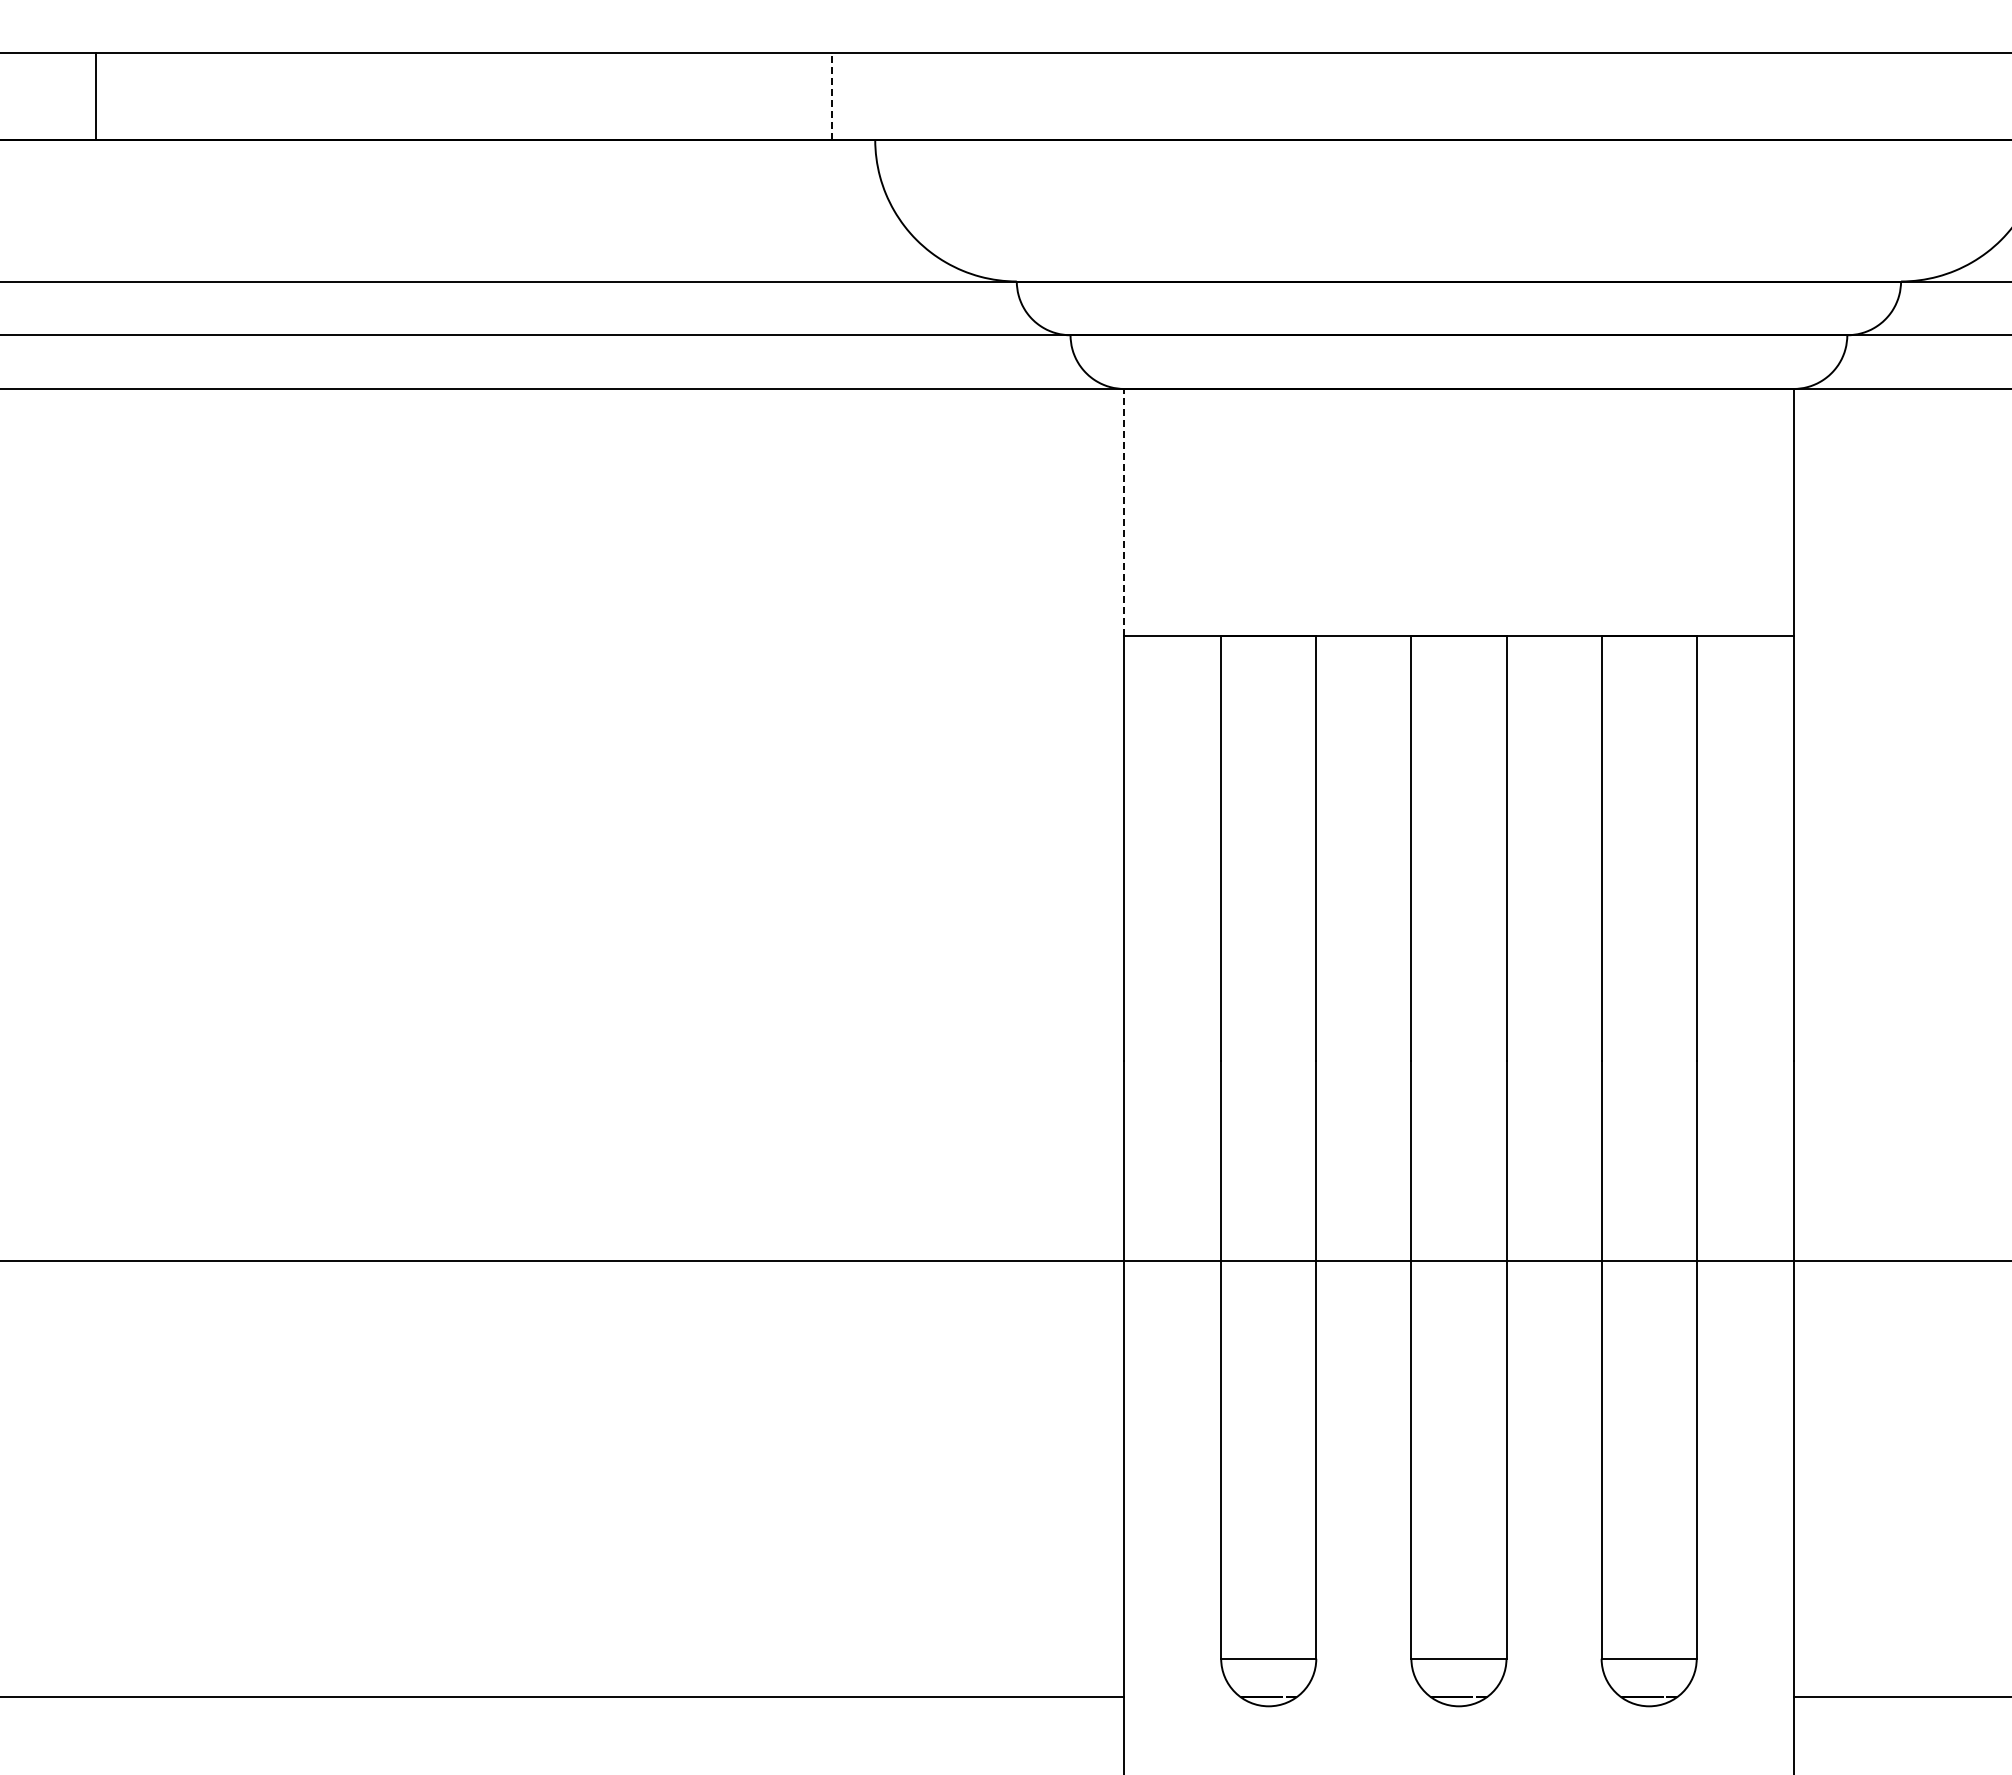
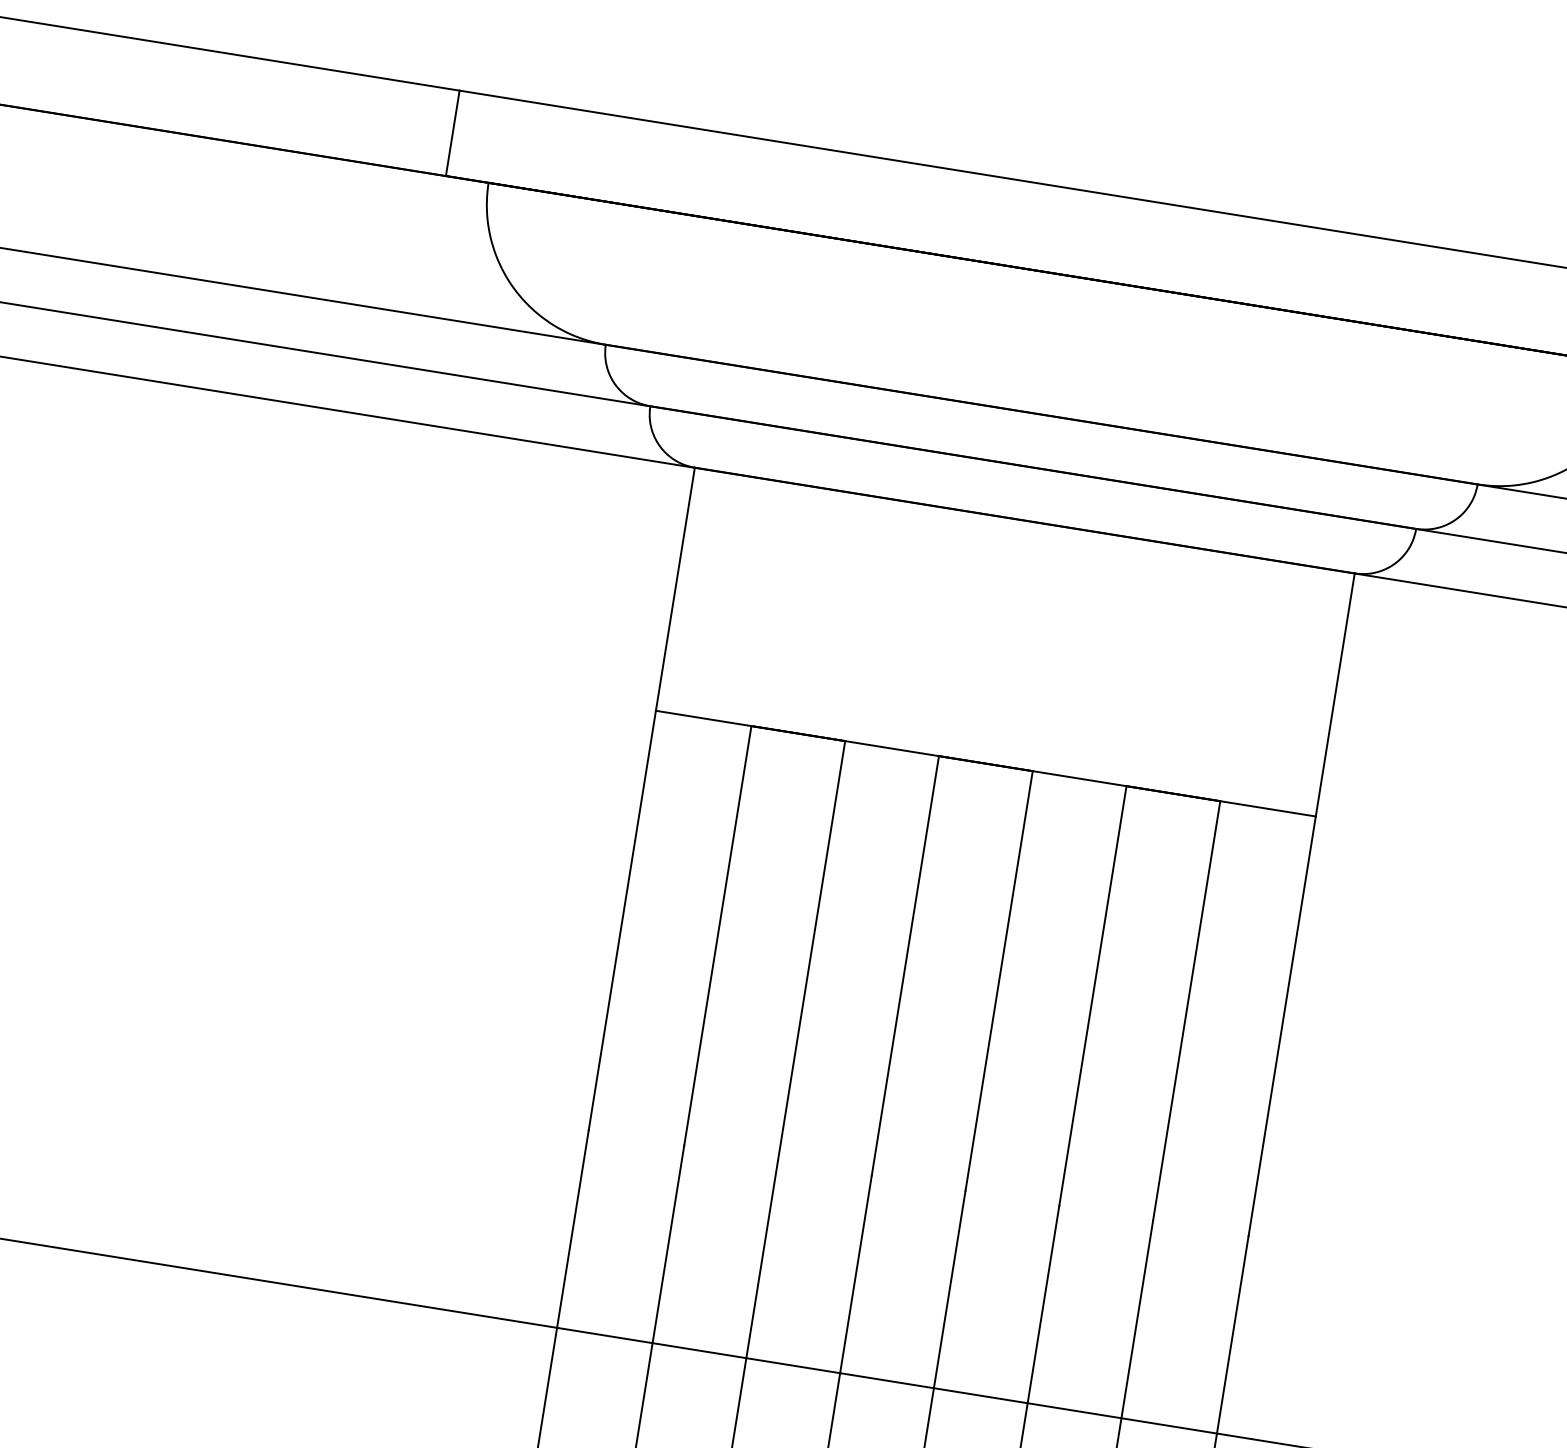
line: (831, 96) -> (452, 133), dashed -> solid
line: (1124, 511) -> (675, 588), dashed -> solid

